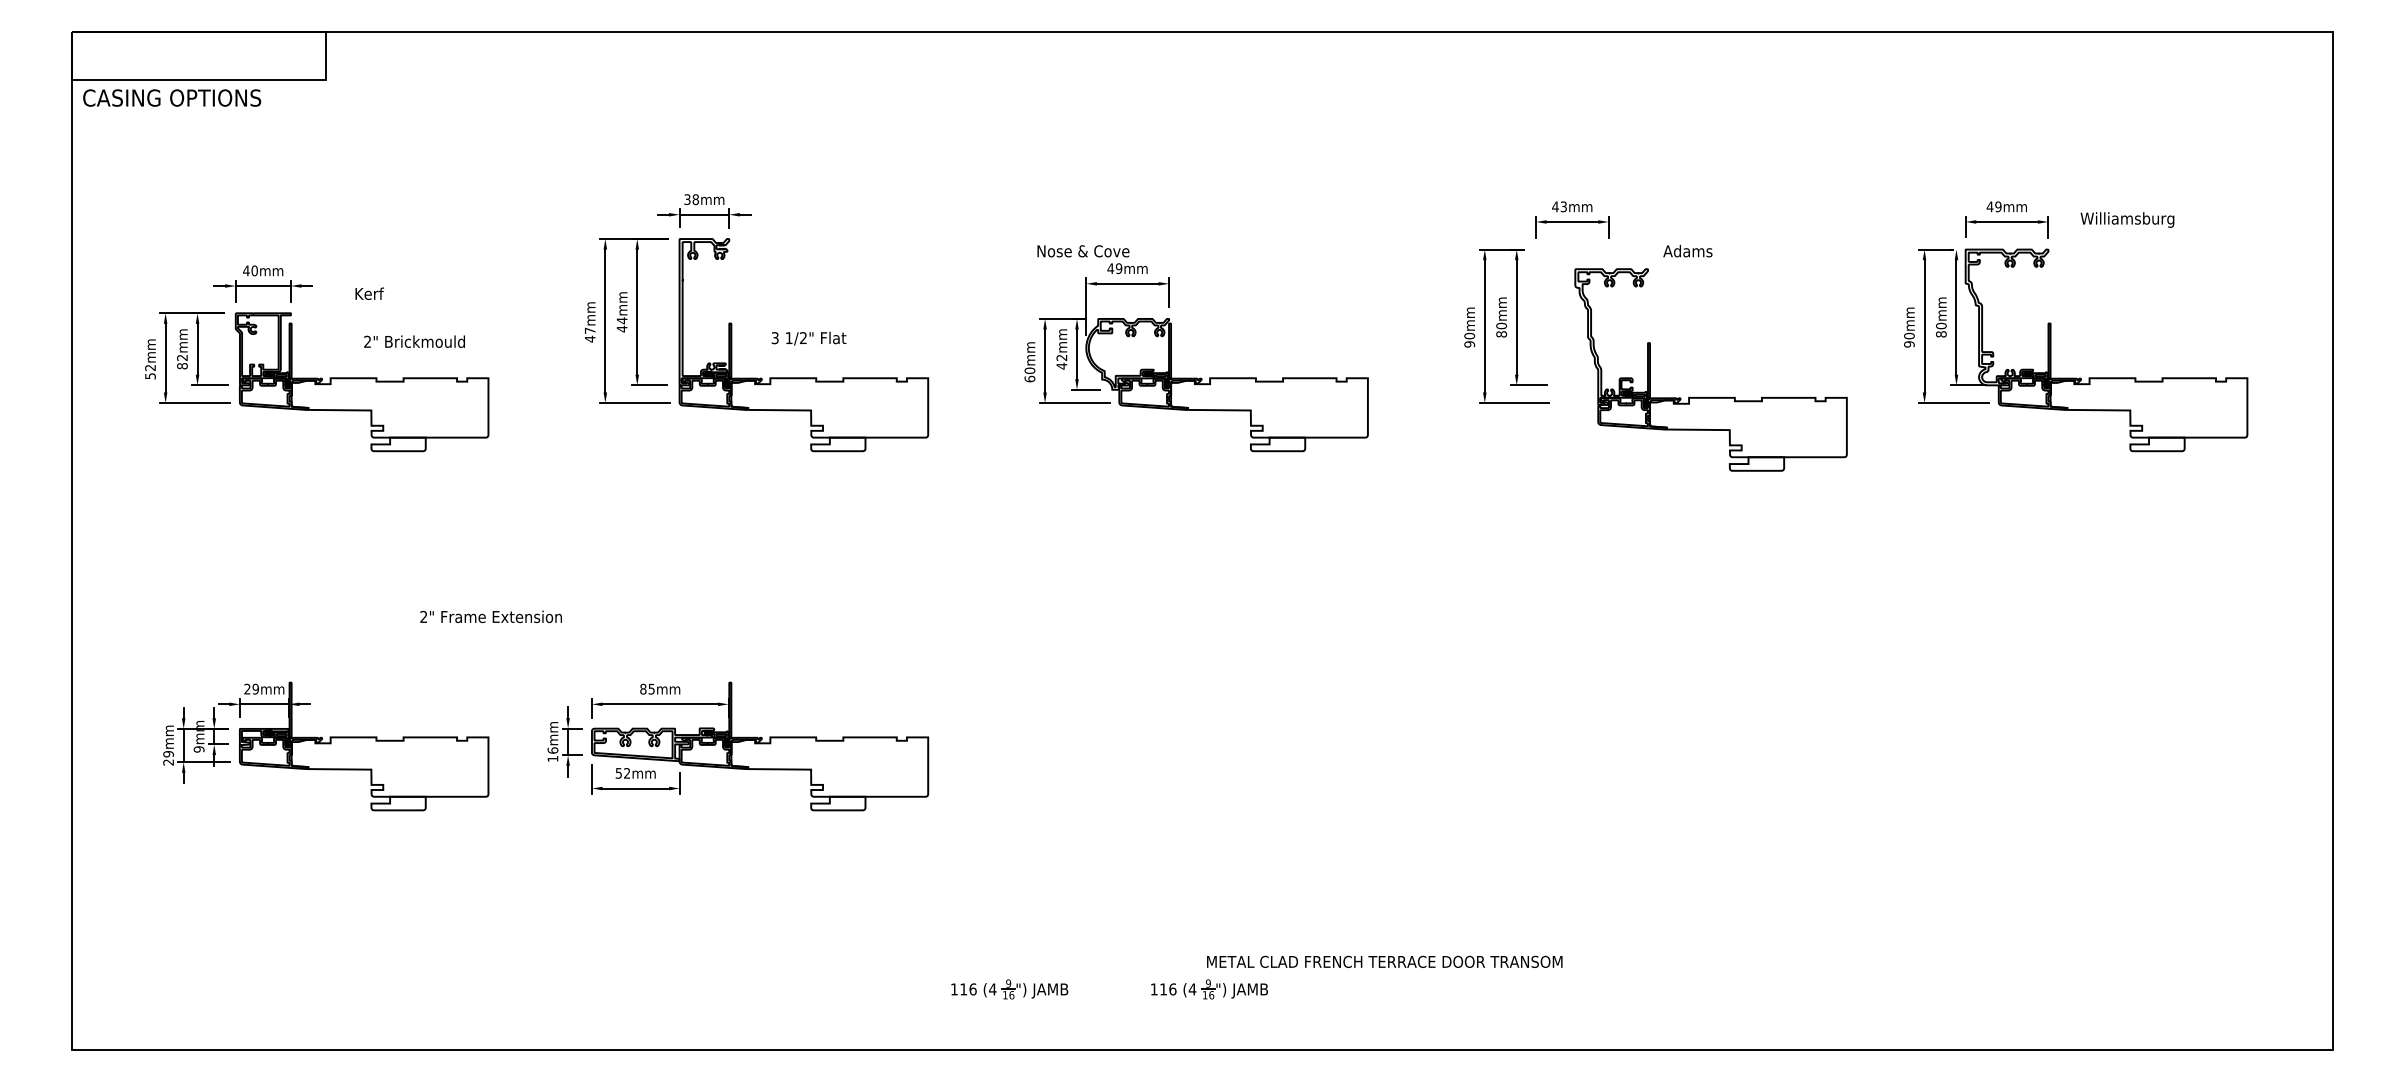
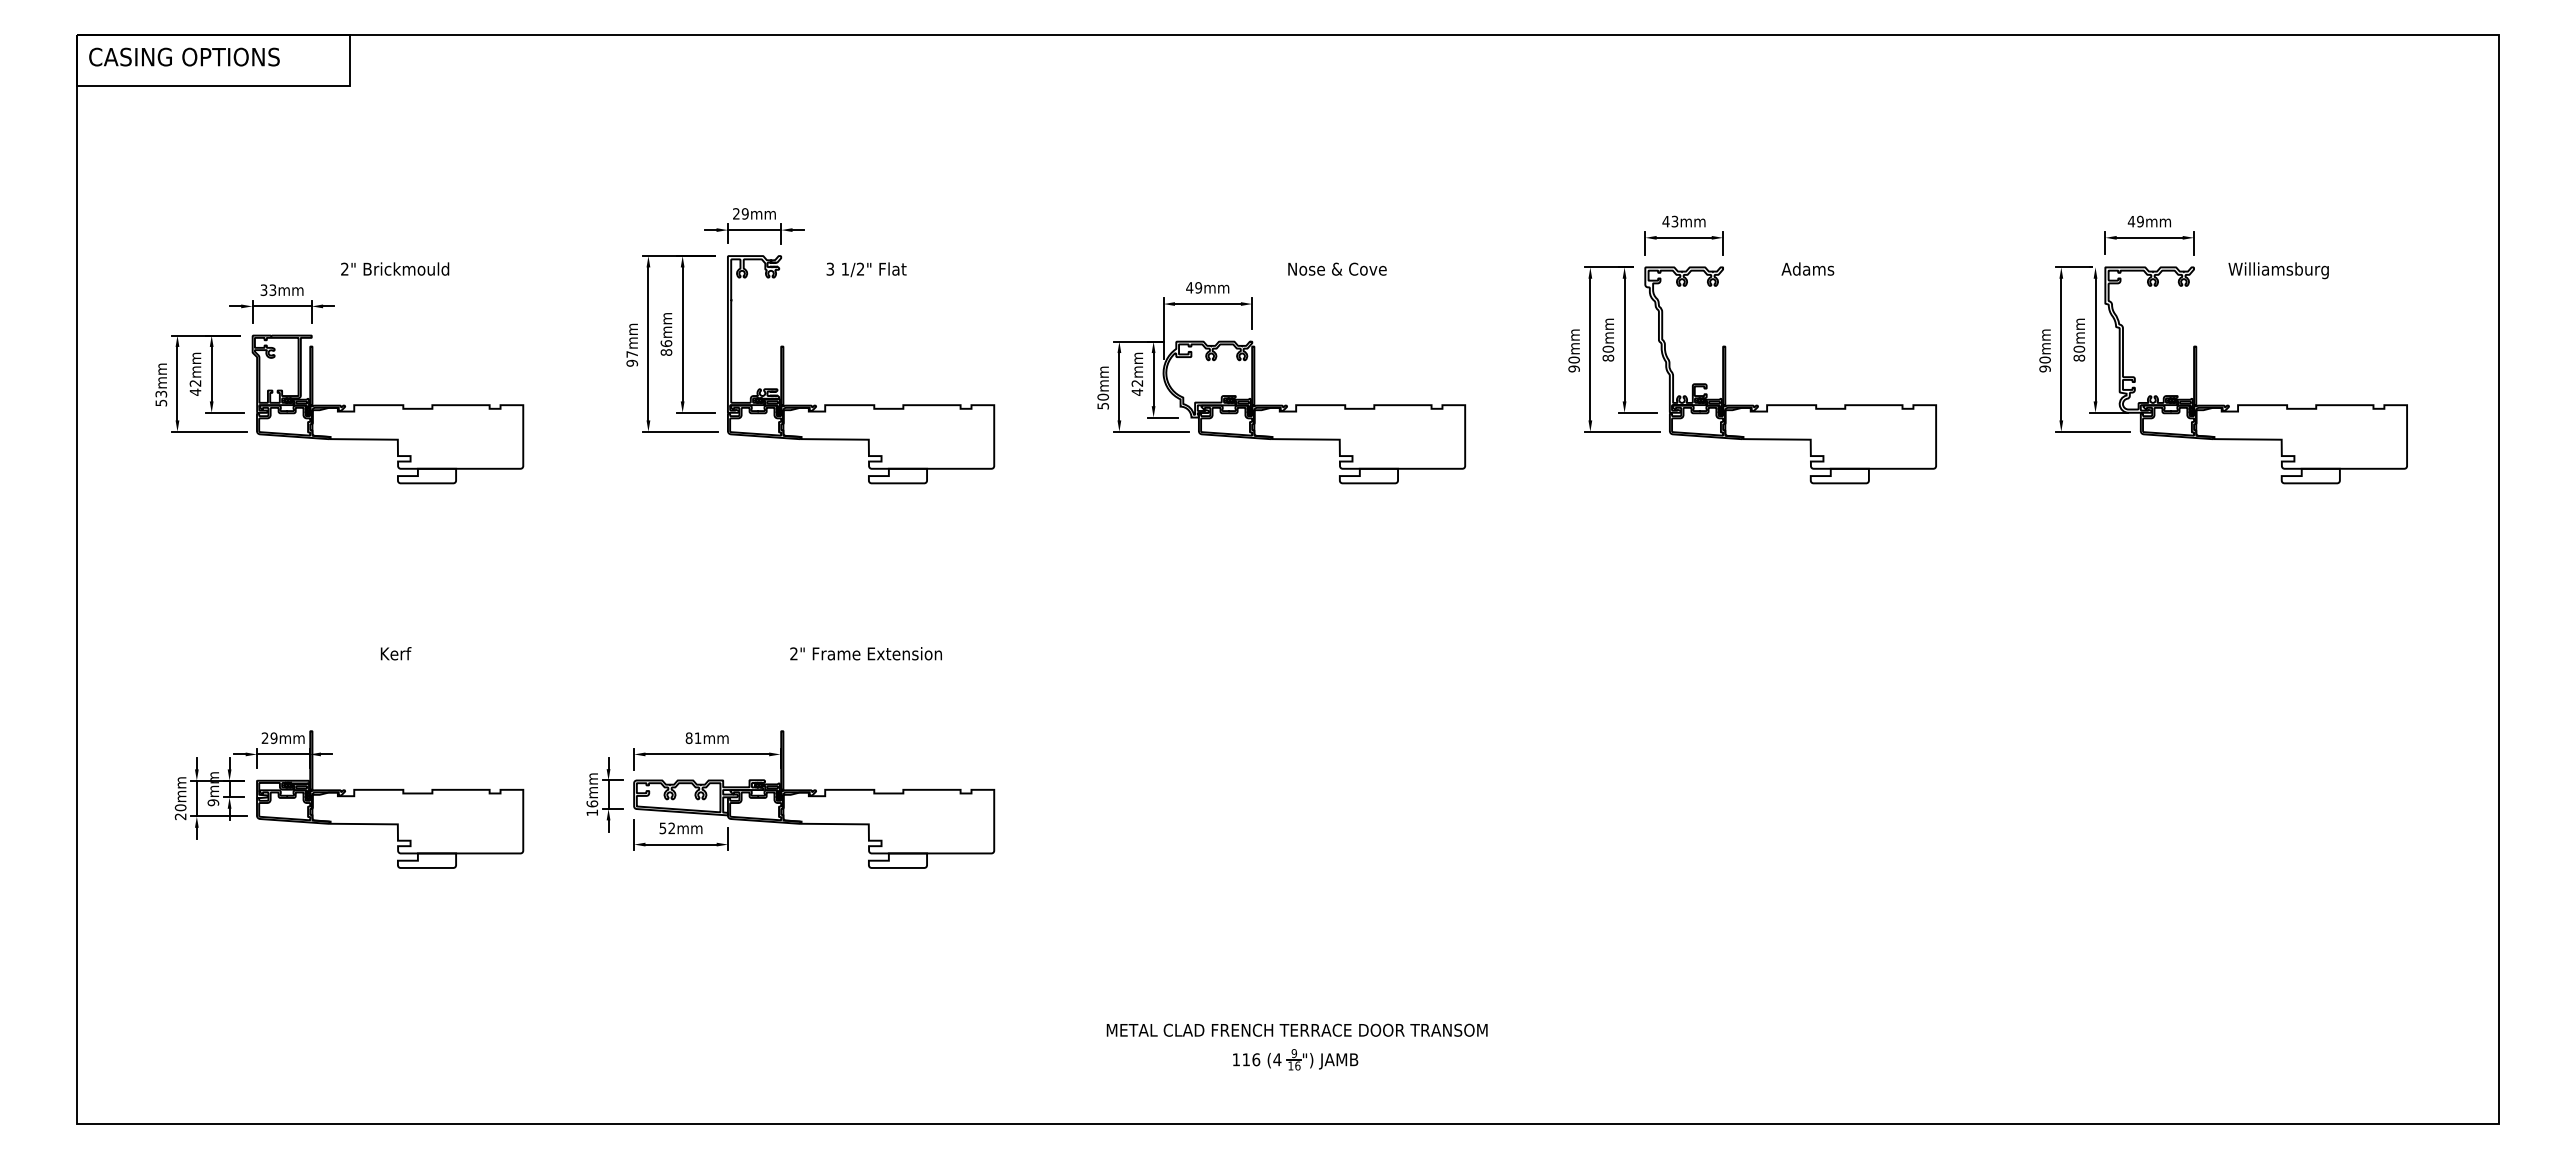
text: (172, 97) -> (184, 56), moved
text: (691, 199) -> (740, 213), 38mm -> 29mm
text: (2127, 219) -> (2278, 270), moved
text: (1083, 250) -> (1337, 268), moved
text: (250, 270) -> (268, 289), 40mm -> 33mm
text: (369, 293) -> (395, 653), moved
text: (622, 325) -> (666, 348), 44mm -> 86mm
text: (808, 338) -> (866, 269), moved
text: (590, 339) -> (632, 363), 47mm -> 97mm
text: (414, 341) -> (395, 268), moved
text: (182, 365) -> (195, 391), 82mm -> 42mm
text: (150, 367) -> (161, 393), 52mm -> 53mm
text: (1029, 378) -> (1102, 405), 60mm -> 50mm
part: (1710, 397) -> (1790, 404), moved
text: (490, 616) -> (865, 653), moved
text: (651, 689) -> (697, 738), 85mm -> 81mm
text: (168, 753) -> (180, 807), 29mm -> 20mm
text: (1384, 961) -> (1296, 1029), moved
part: (1009, 989) -> (1081, 1059), removed

